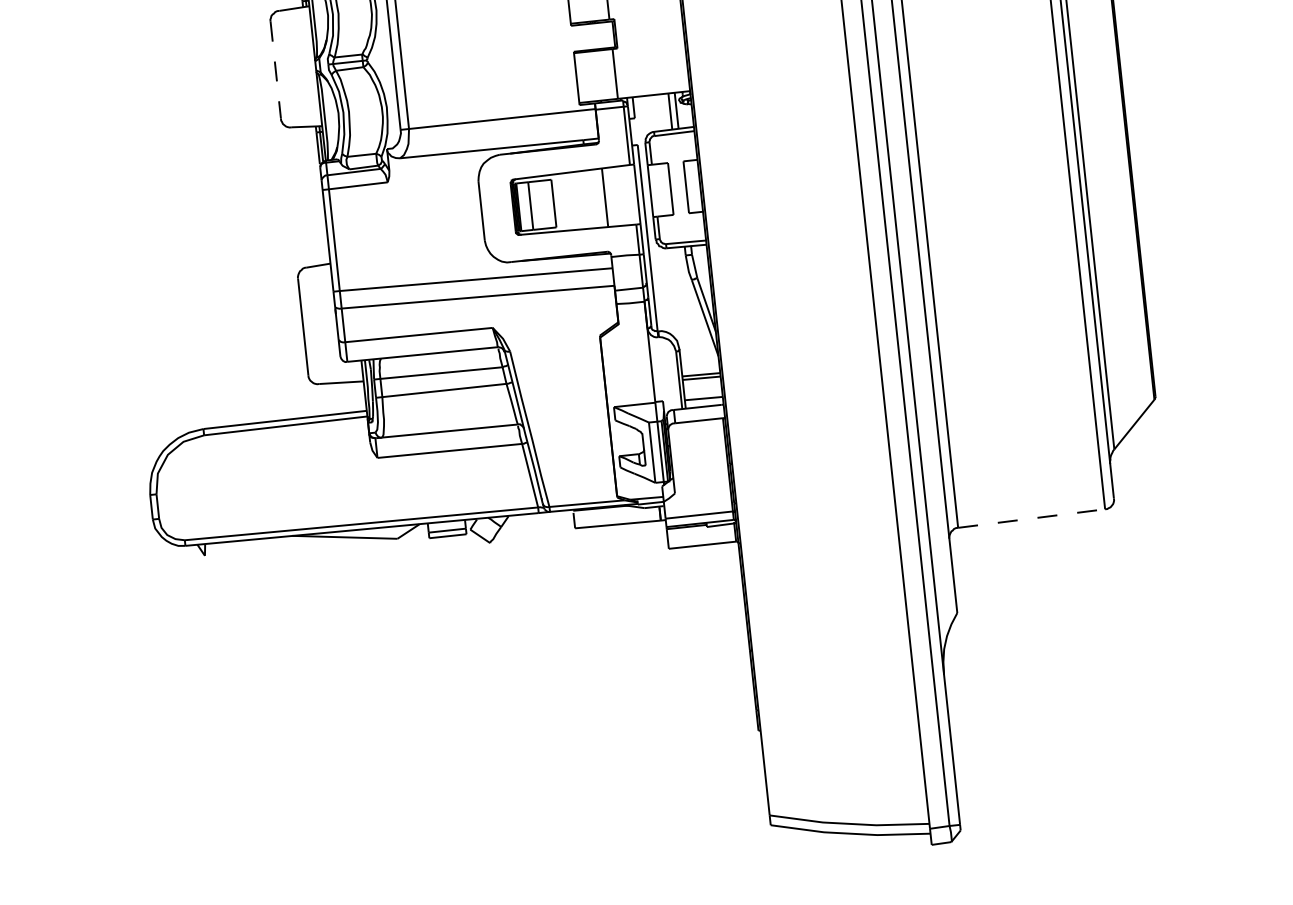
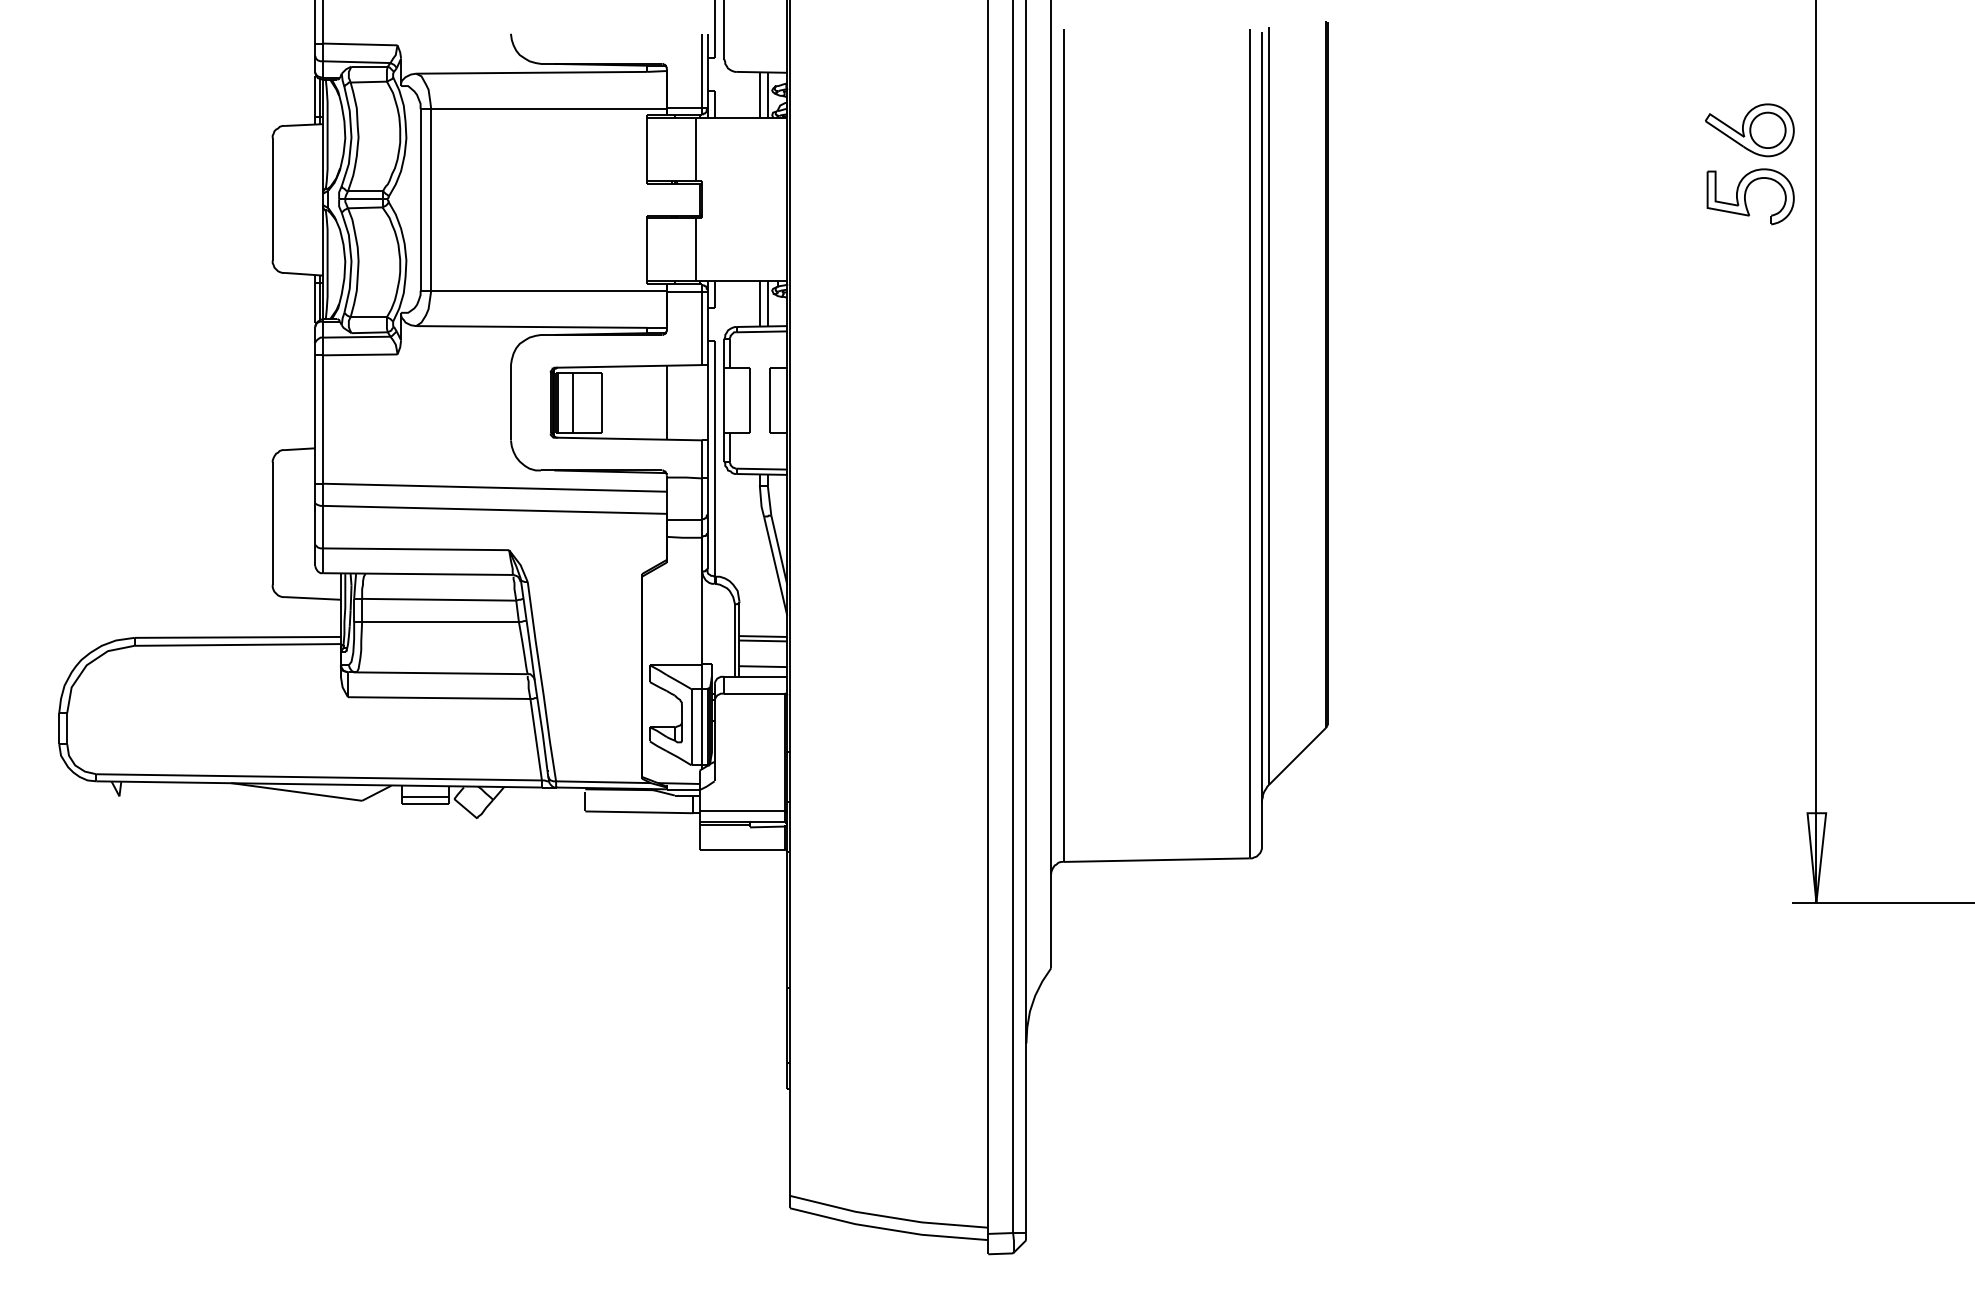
line: (275, 70) -> (272, 199), dashed -> solid
line: (1032, 518) -> (1157, 860), dashed -> solid

